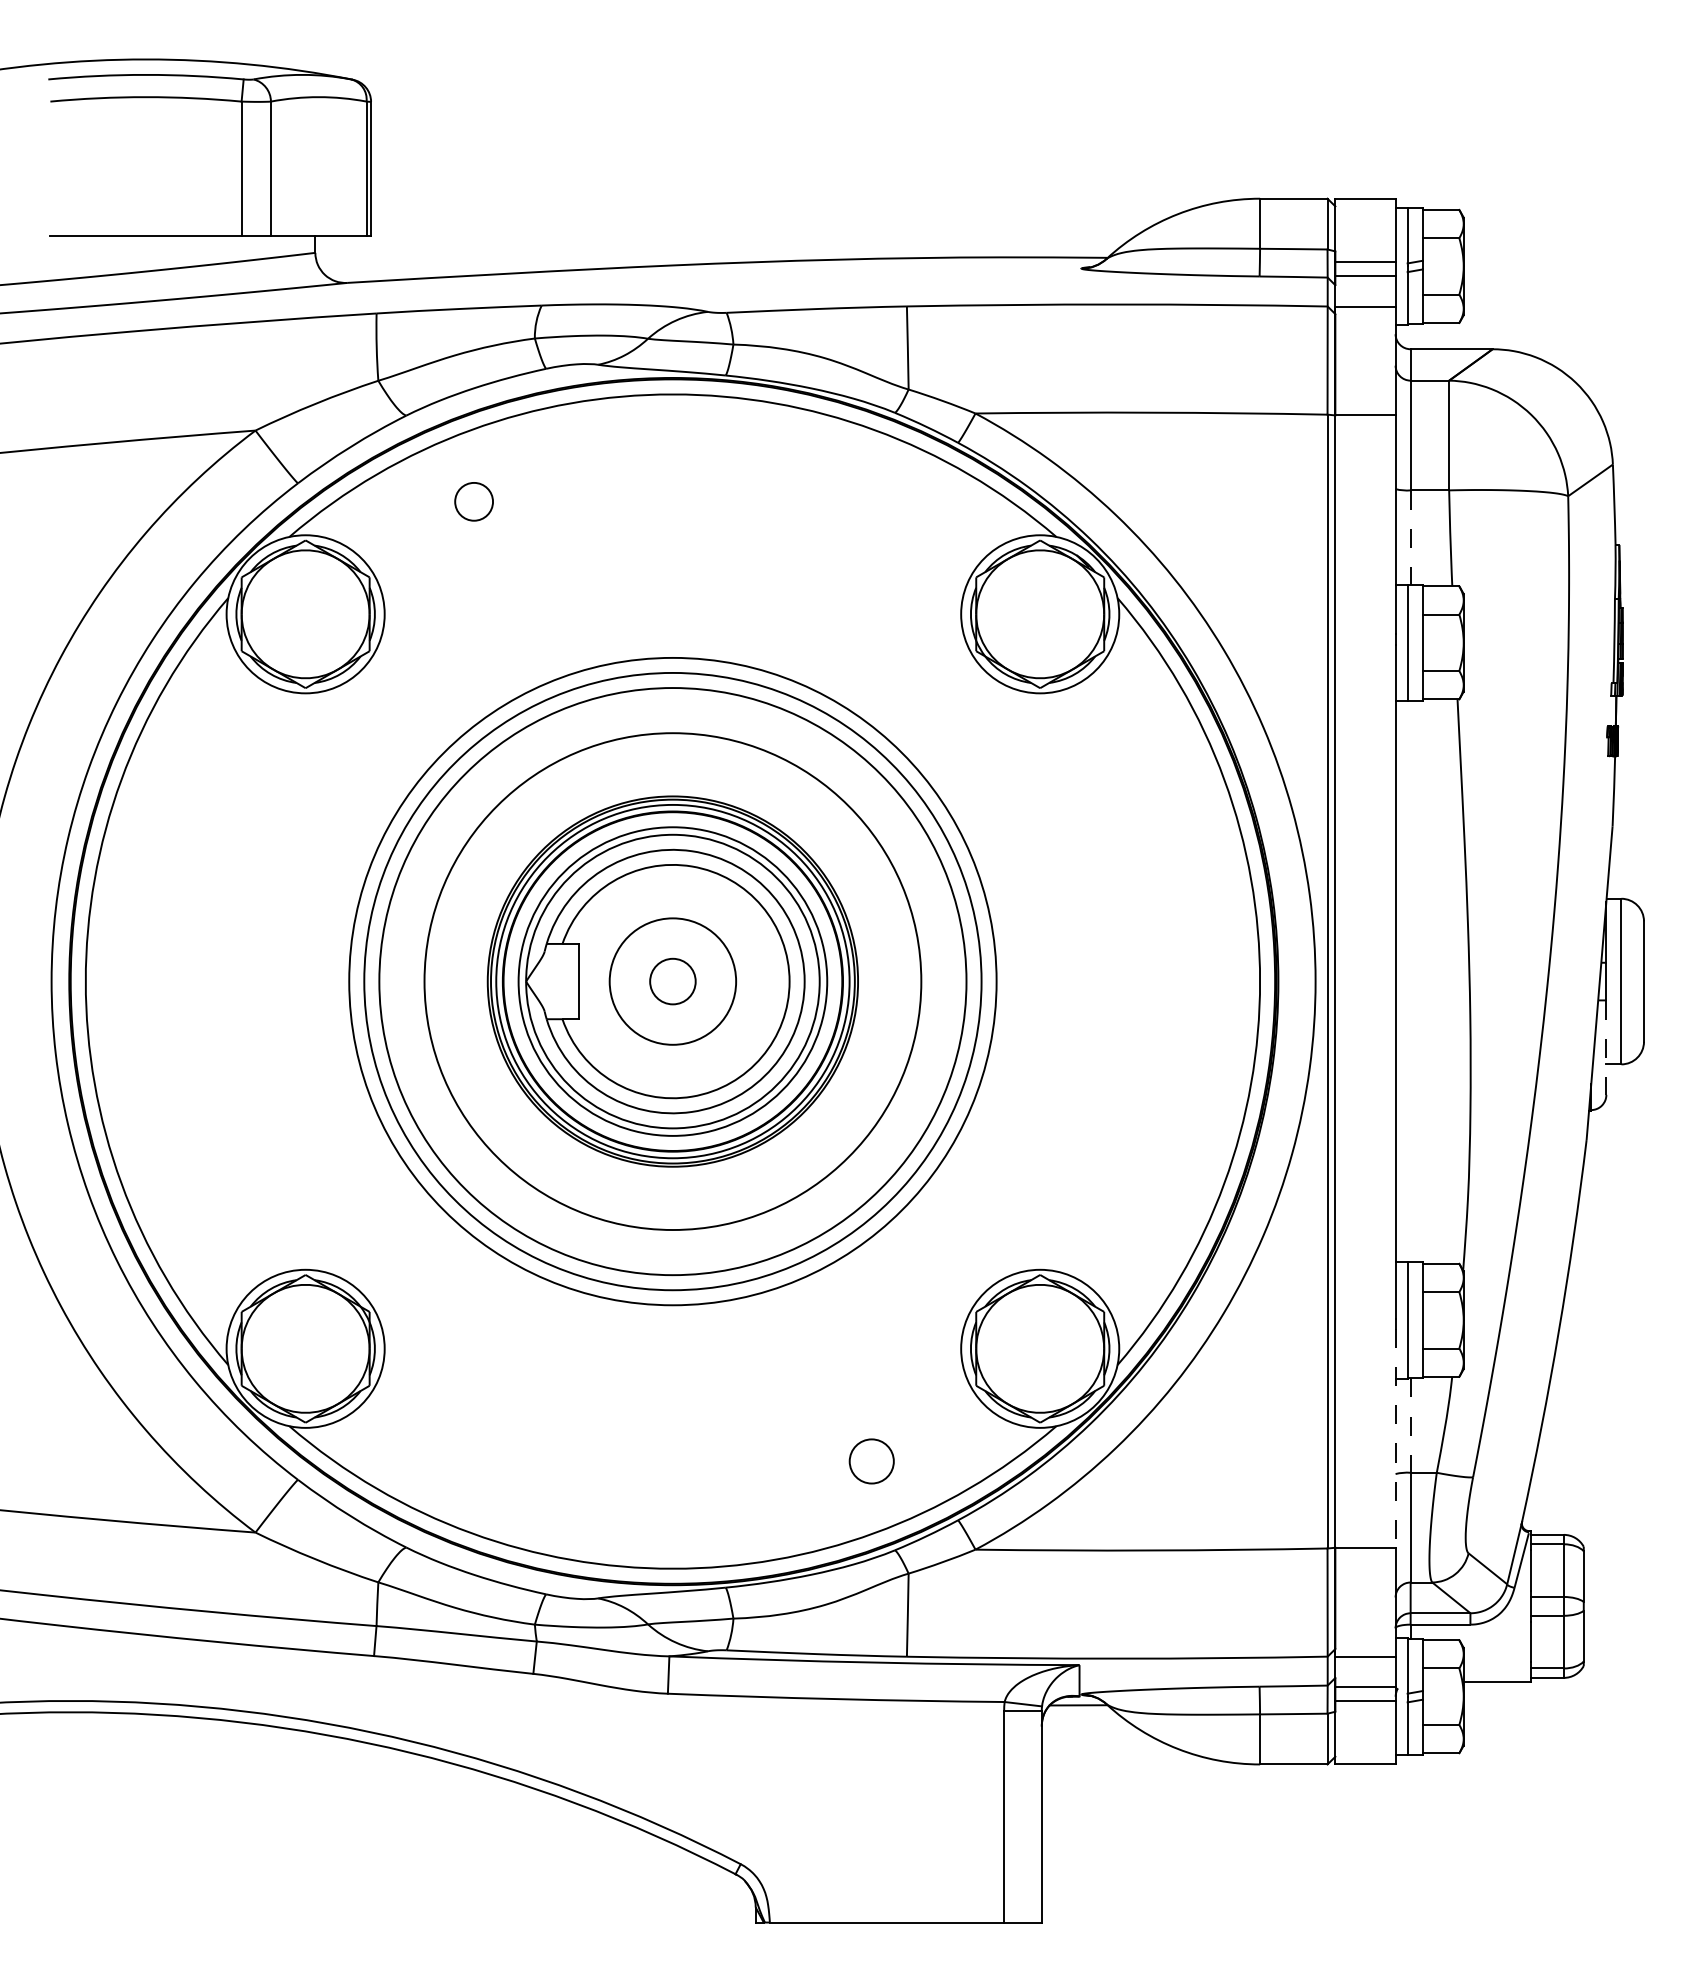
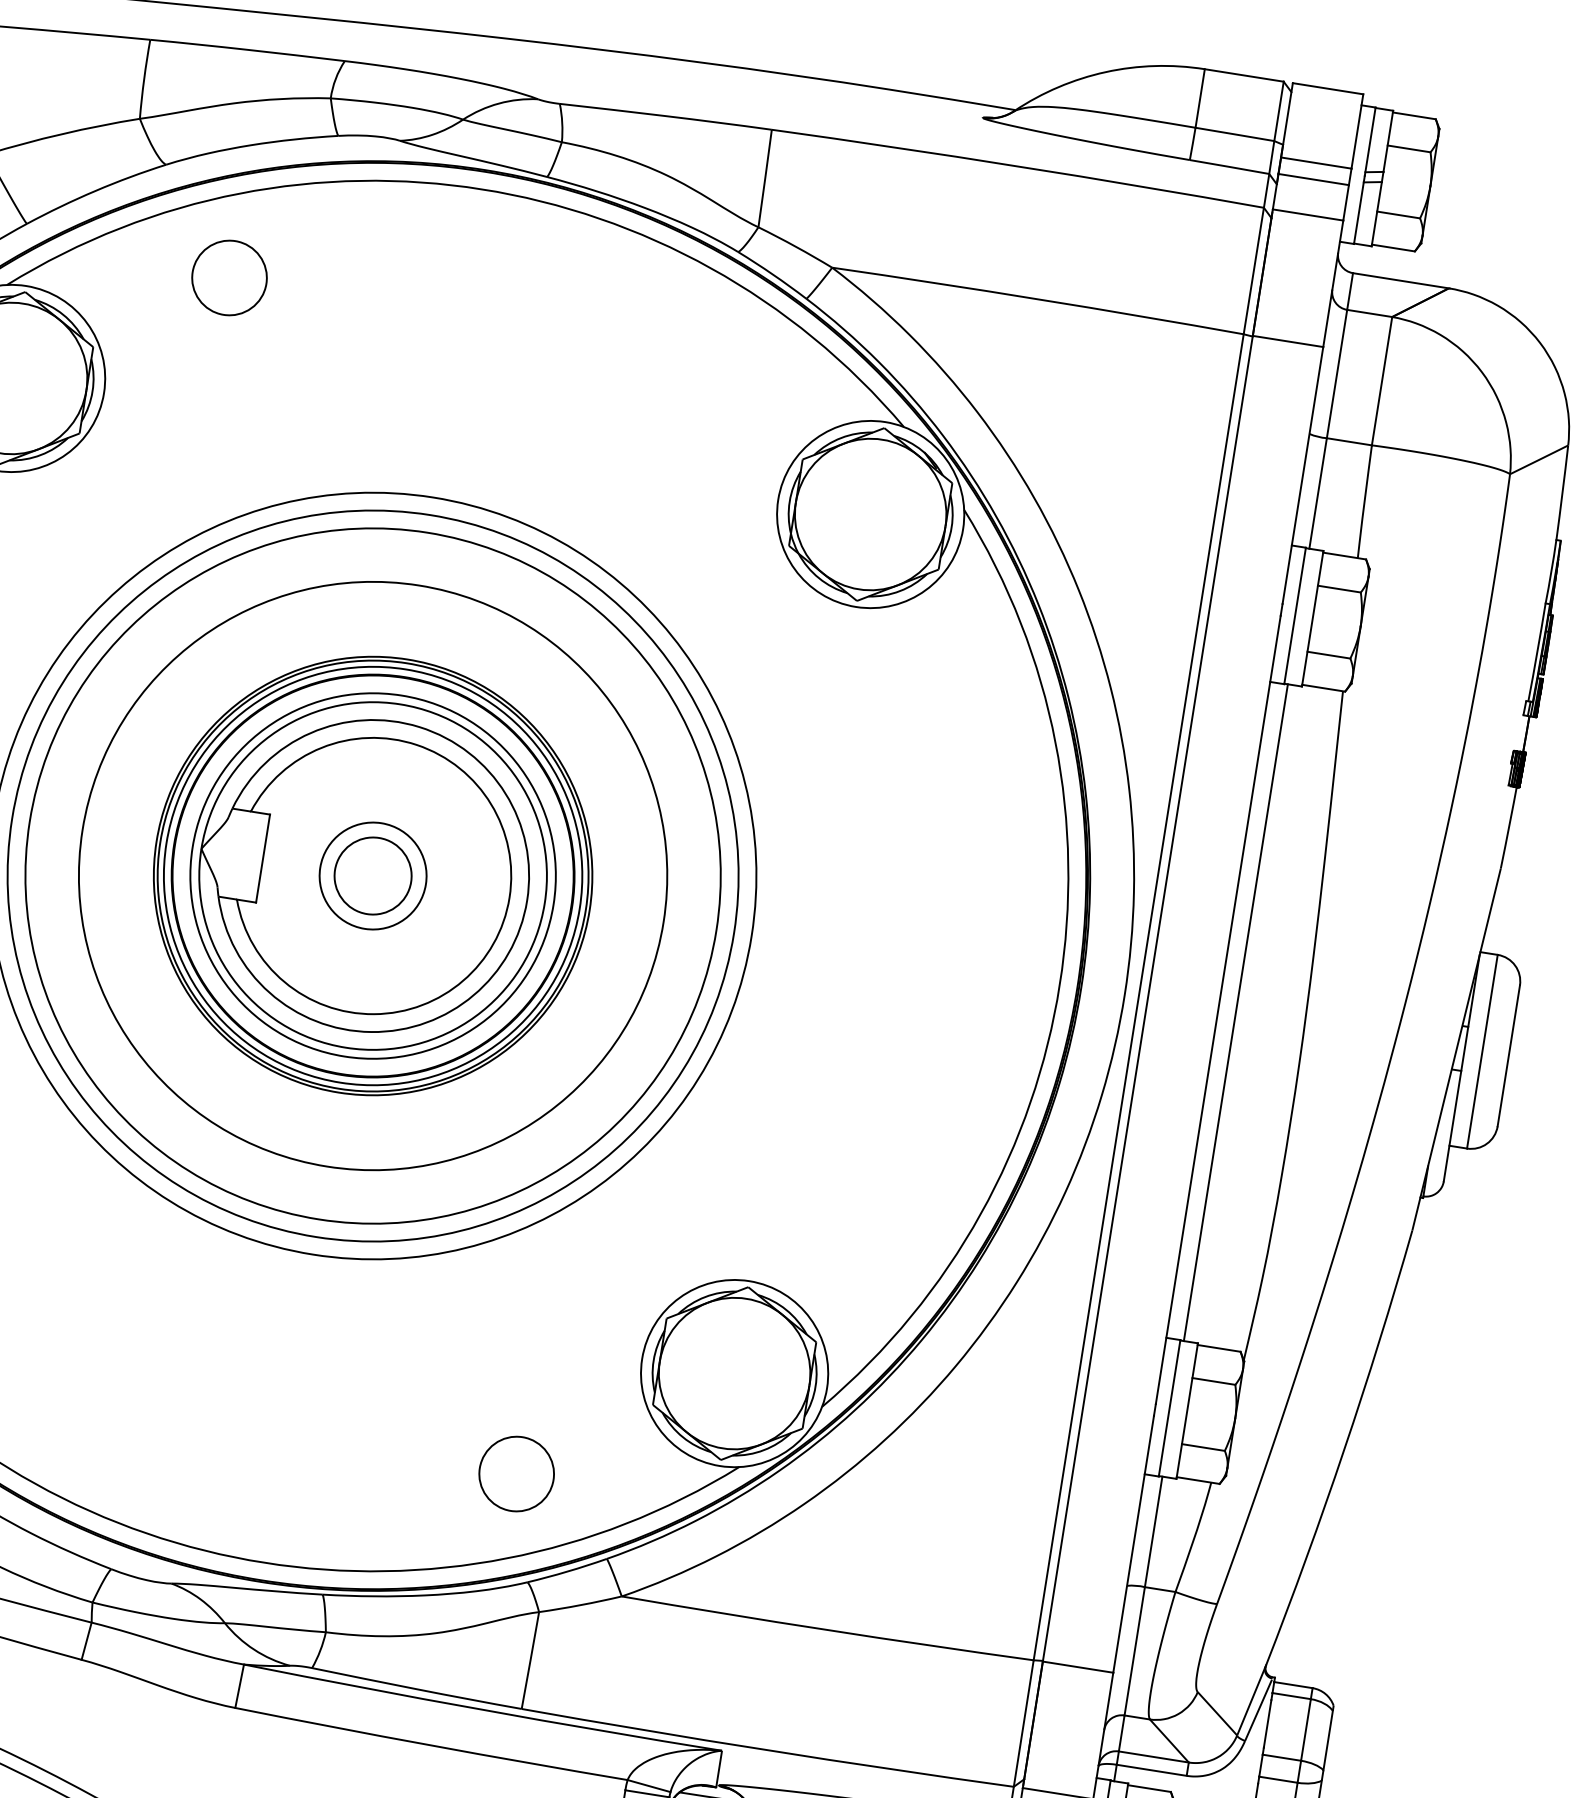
circle: (473, 501) -> (228, 277), size x1.67
line: (1410, 538) -> (1317, 494), dashed -> solid
circle: (672, 981) -> (372, 875), size x0.71
circle: (672, 981) -> (372, 875), size x1.43
line: (1410, 981) -> (1235, 1012), added
line: (1606, 1048) -> (1452, 1127), dashed -> solid
line: (1410, 1426) -> (1153, 1532), dashed -> solid
line: (1395, 1438) -> (1133, 1544), dashed -> solid
circle: (871, 1461) -> (516, 1474), size x1.43

